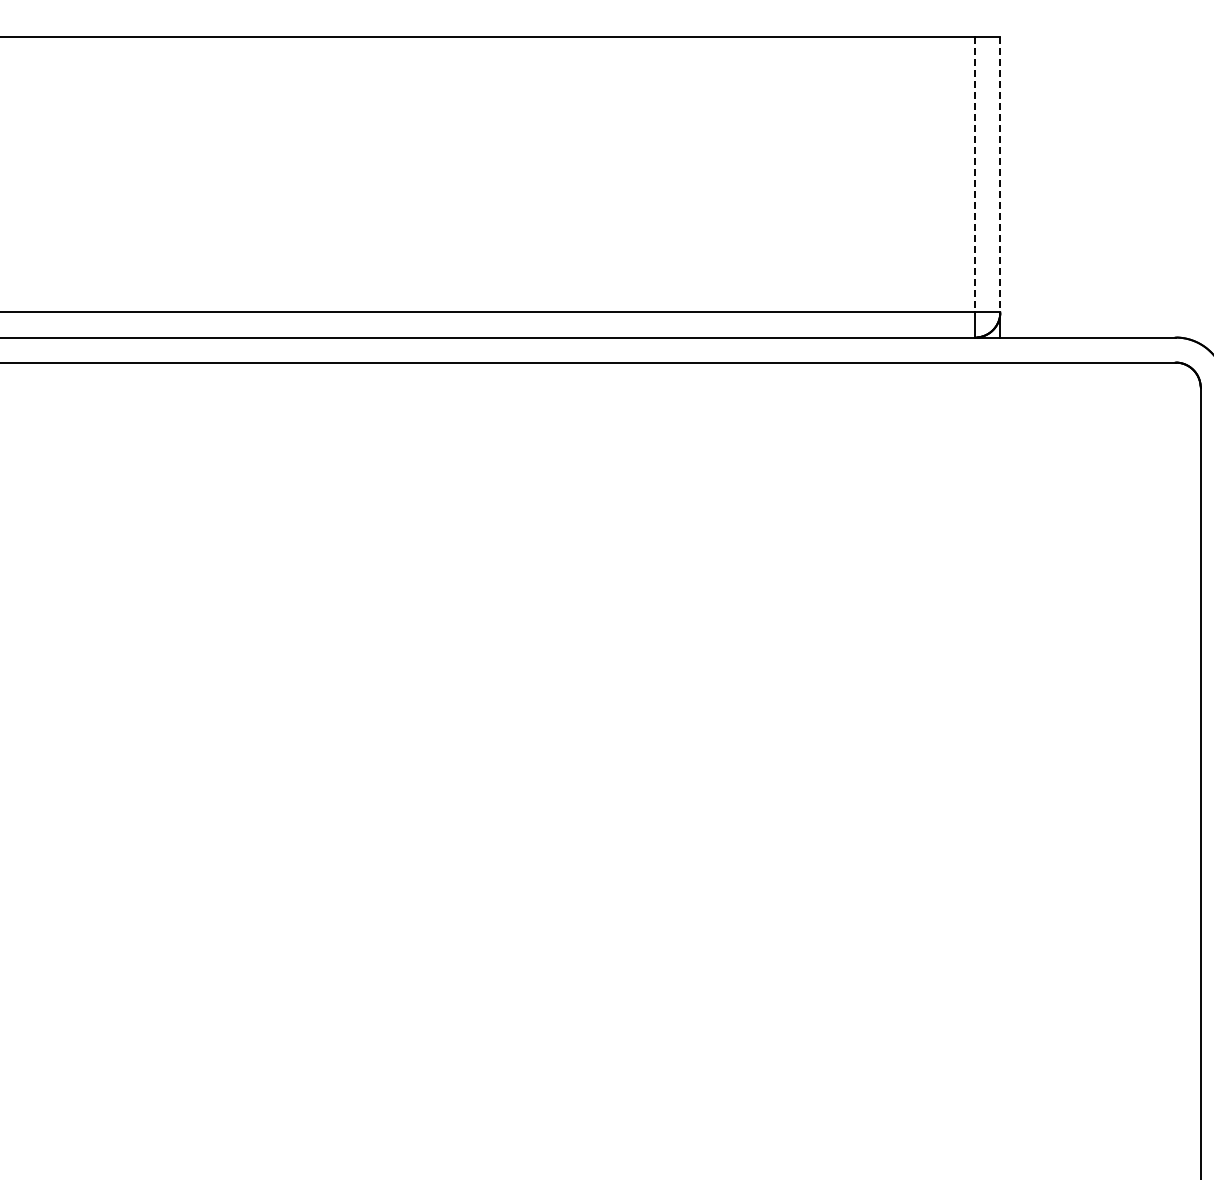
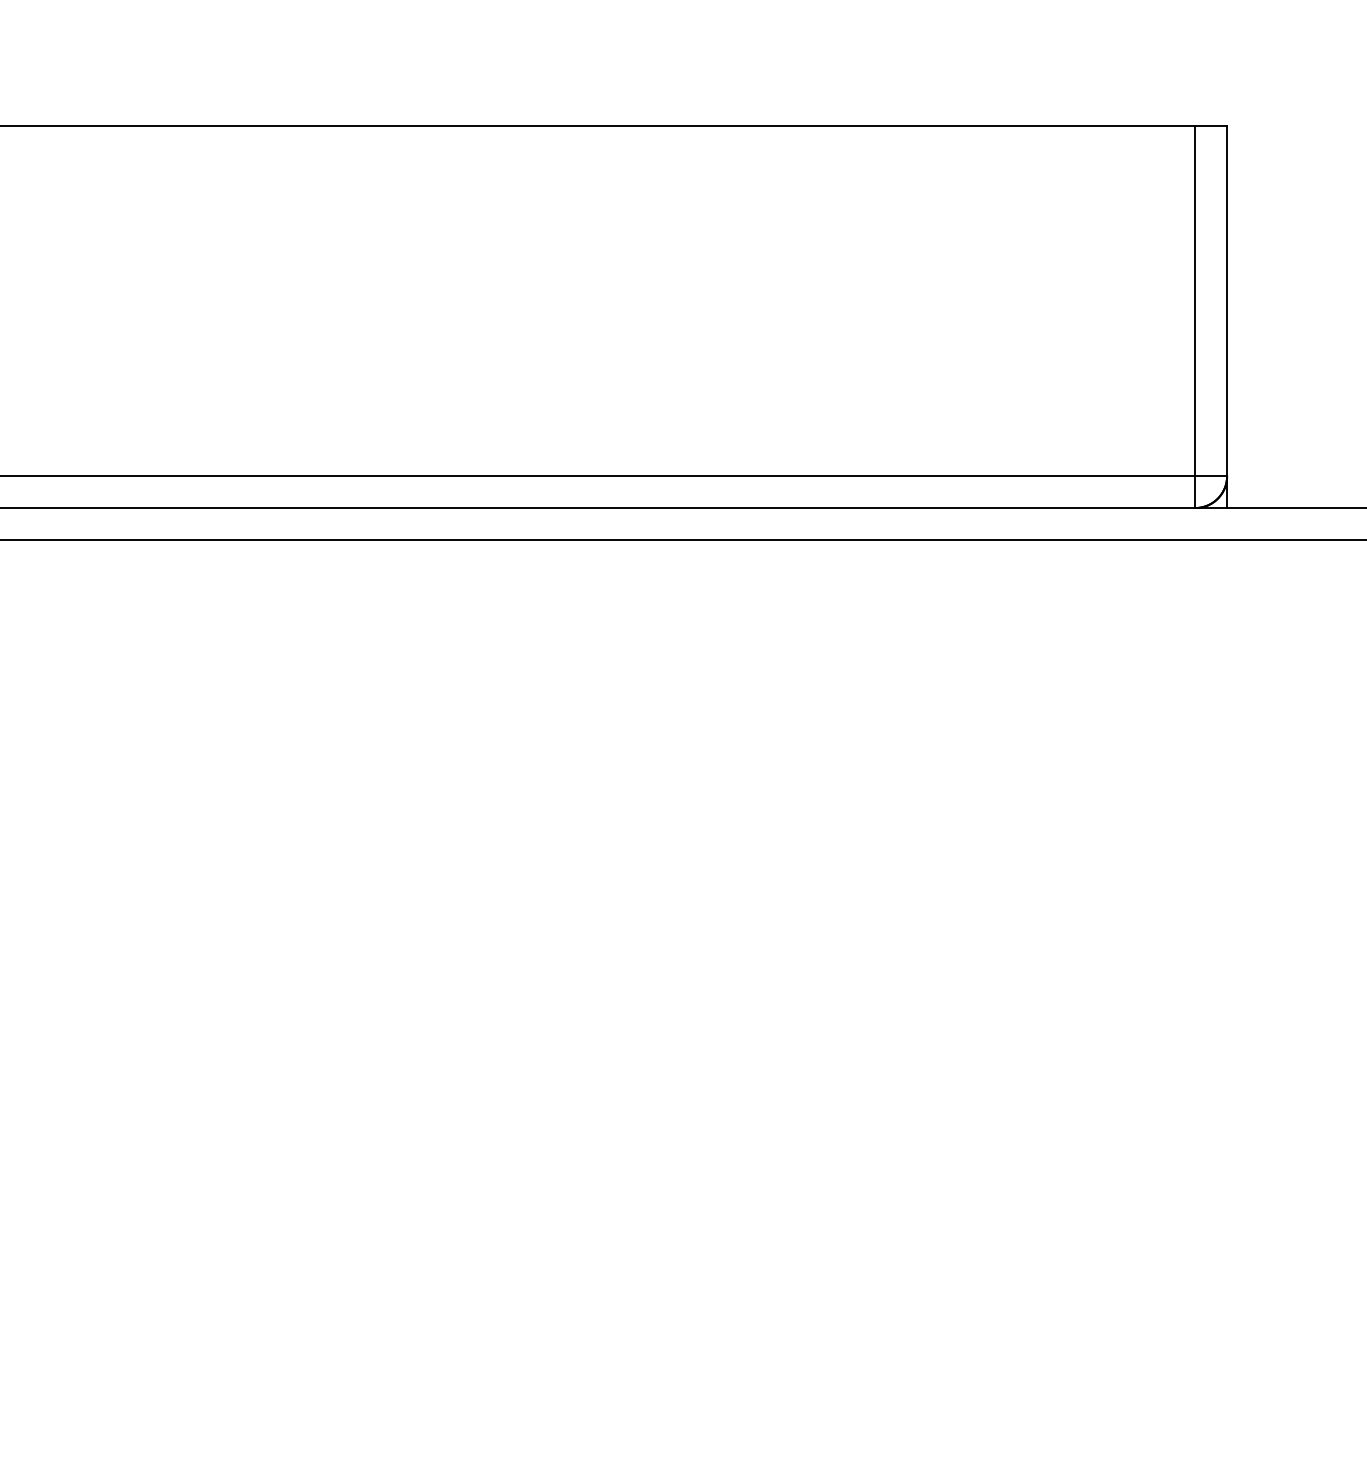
line: (975, 174) -> (1195, 300), dashed -> solid
line: (1000, 174) -> (1227, 300), dashed -> solid

